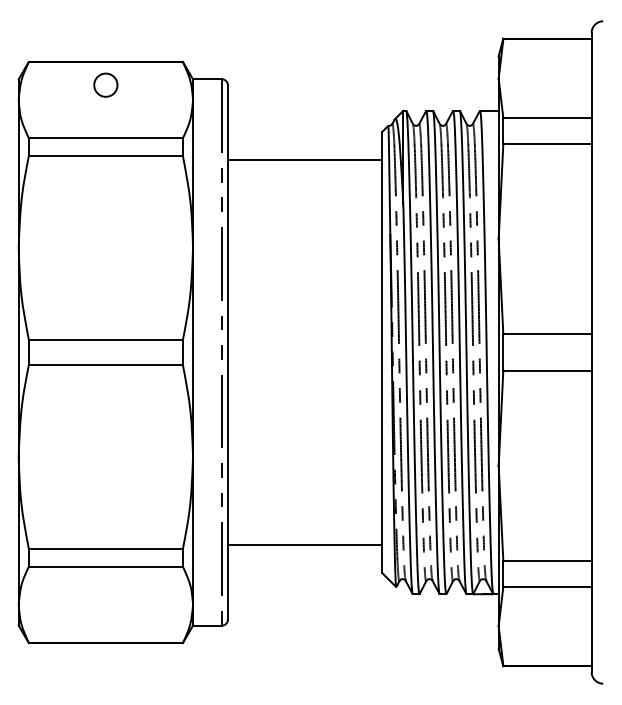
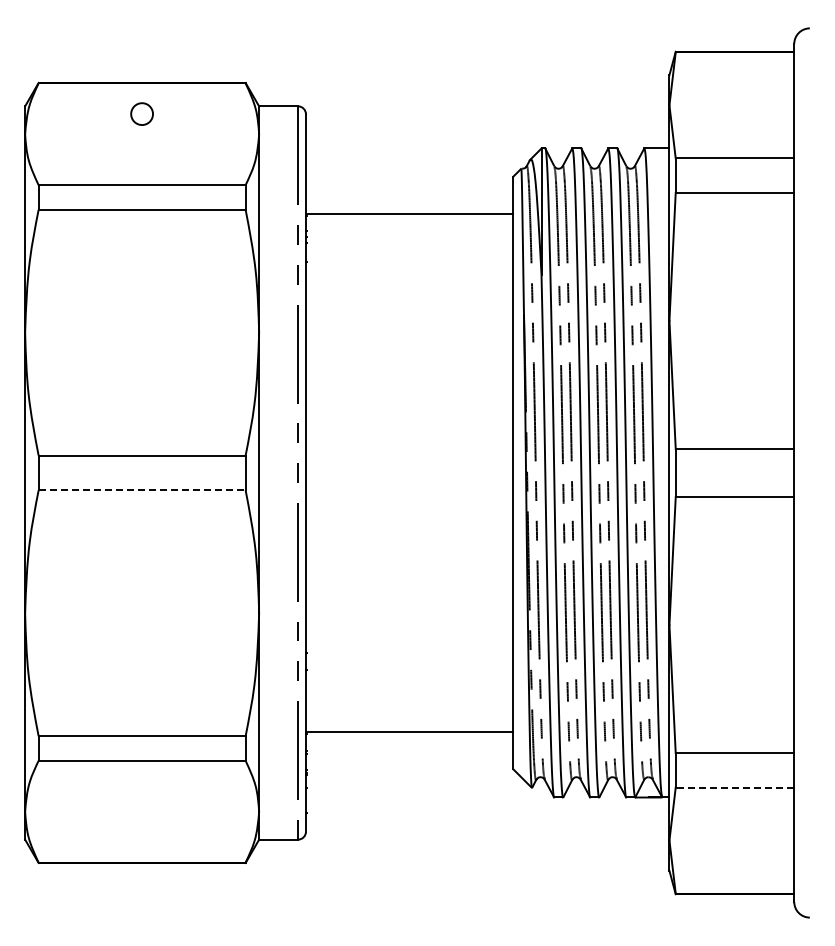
circle: (105, 84) -> (141, 113), size x0.7
line: (106, 365) -> (142, 490), solid -> dashed
line: (547, 586) -> (734, 787), solid -> dashed

